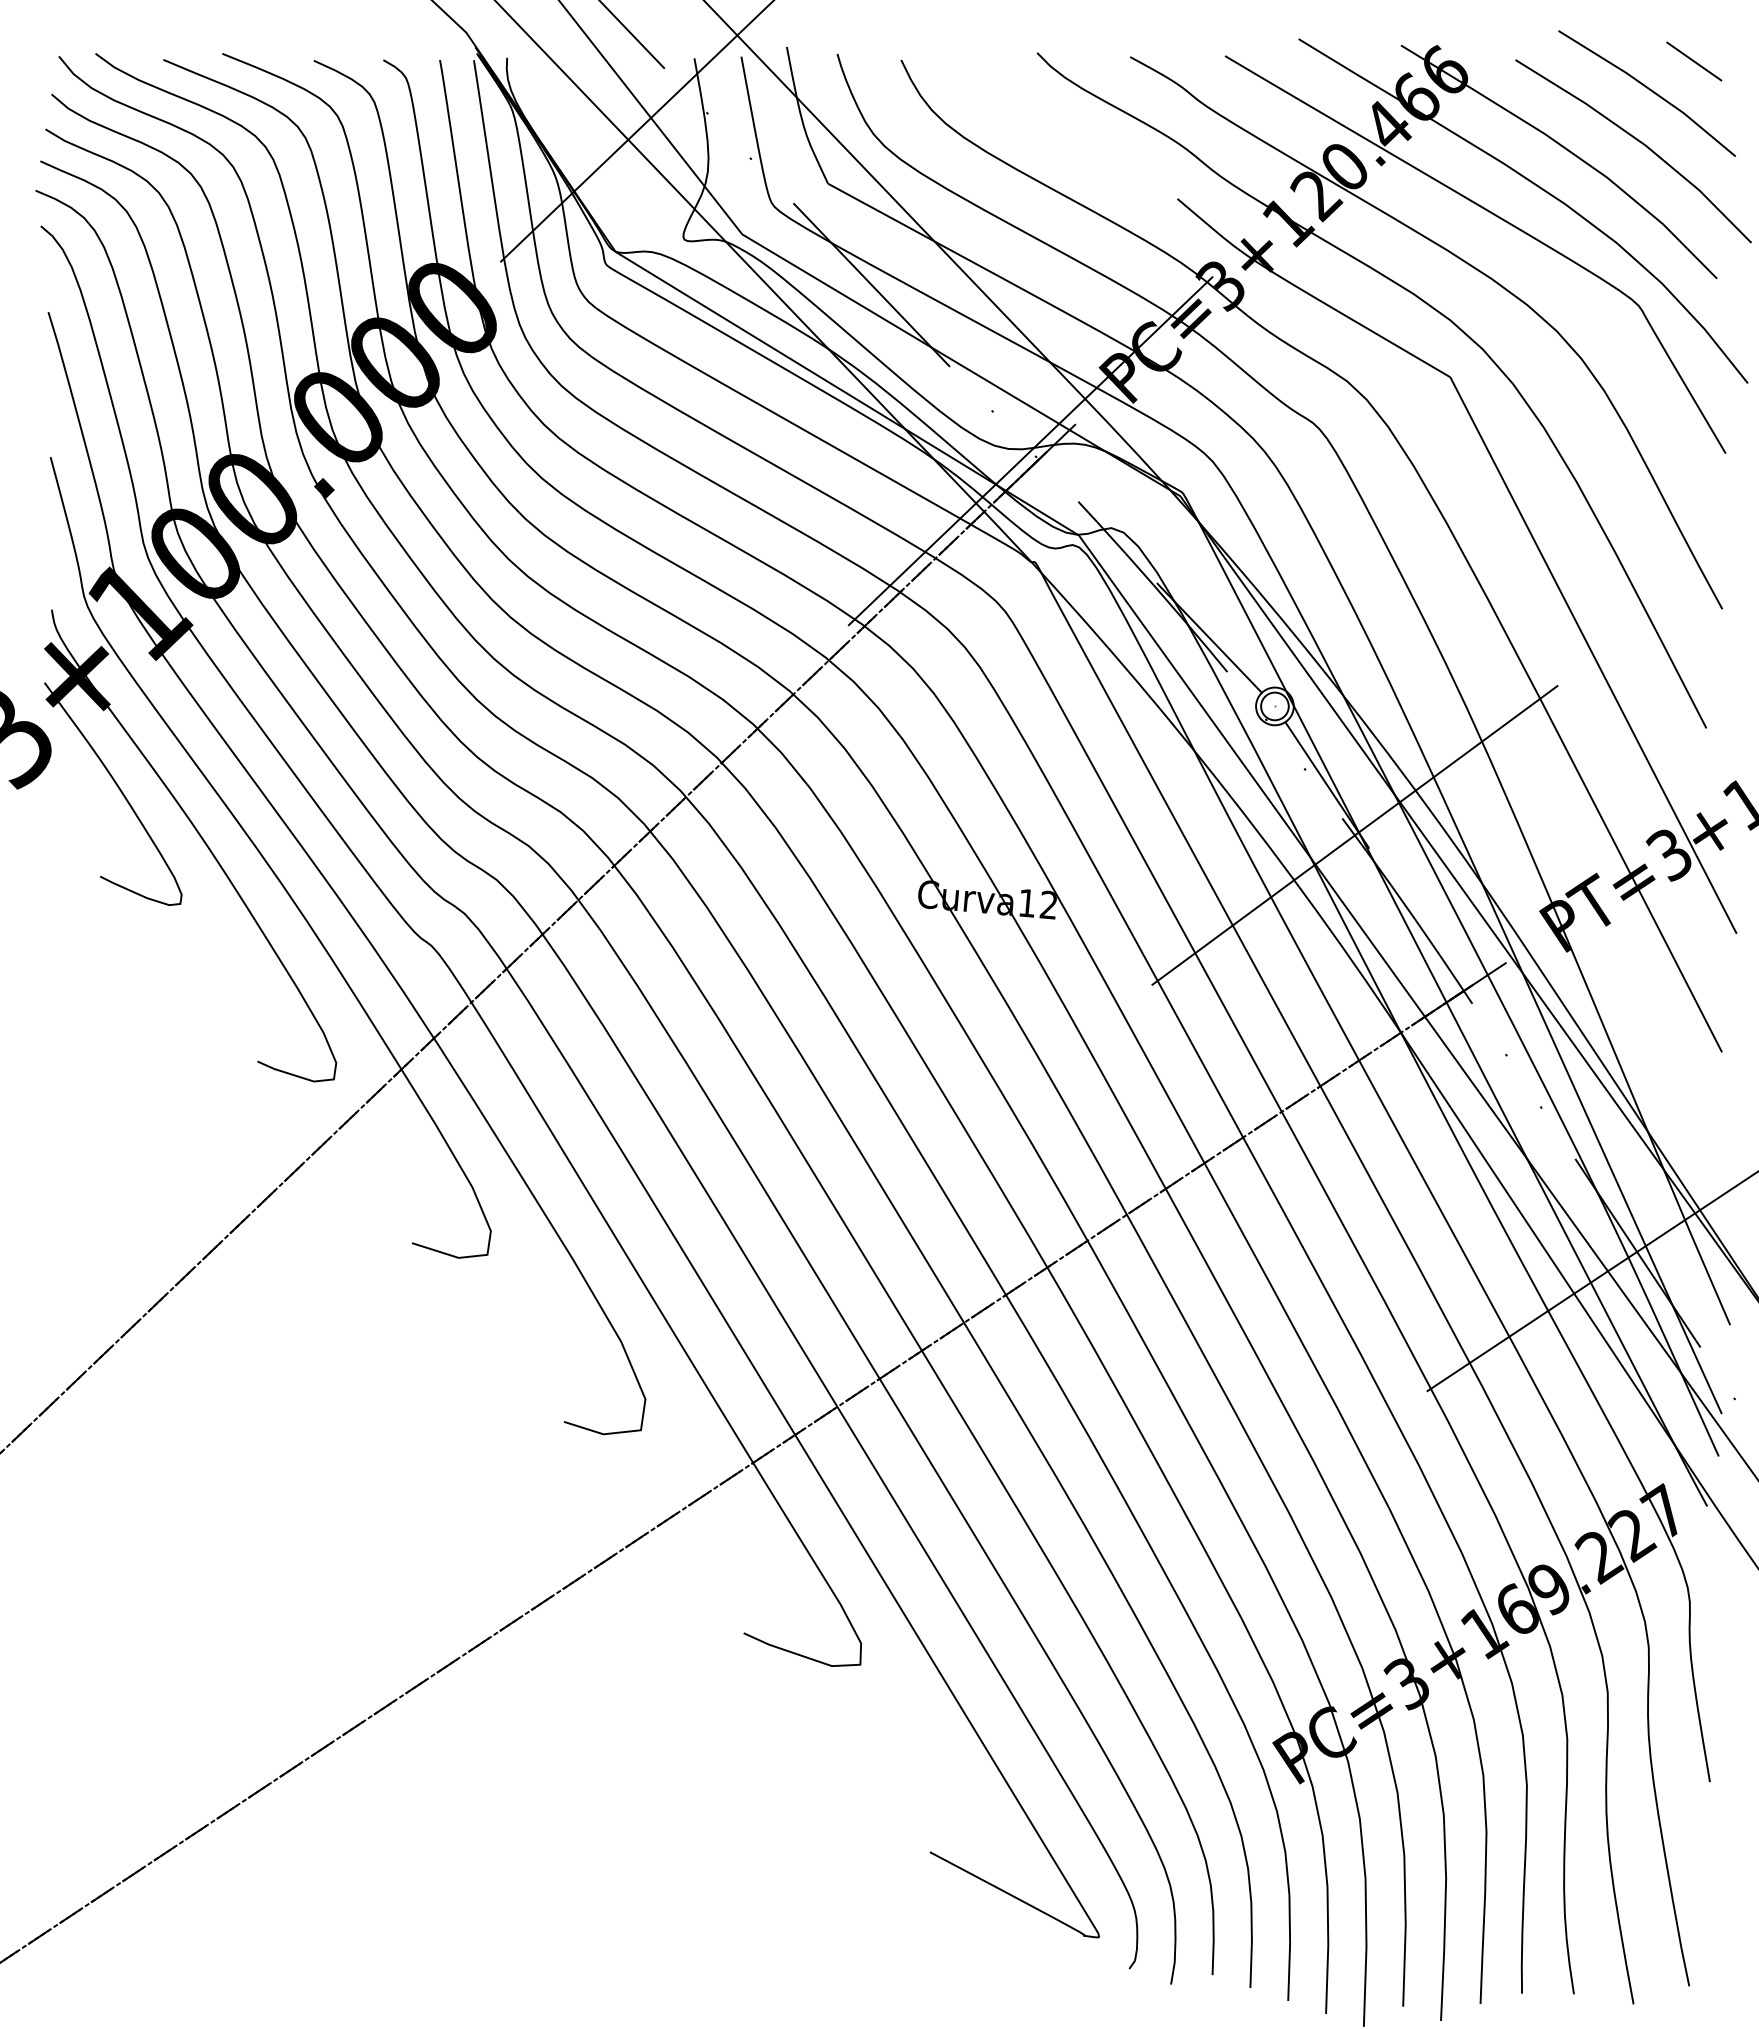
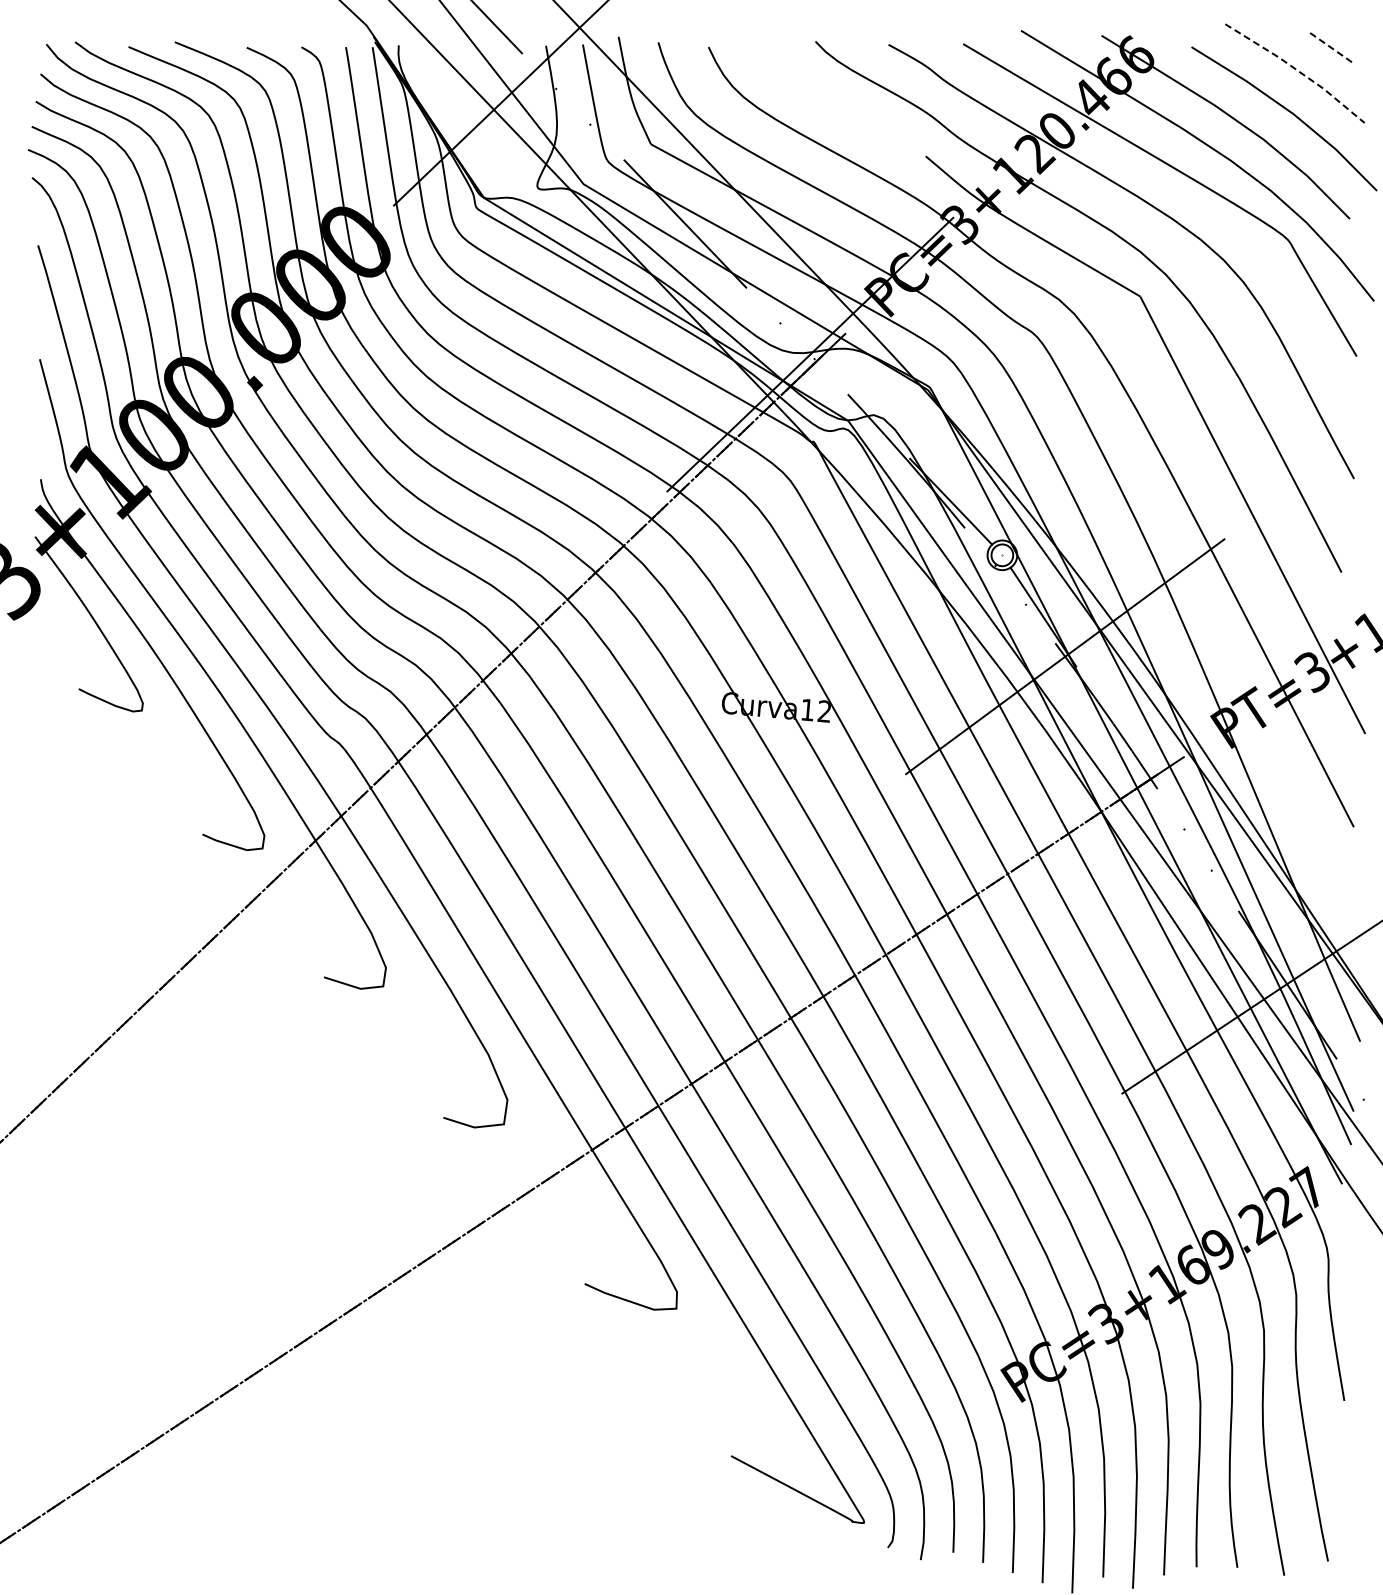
line: (1694, 61) -> (1332, 48), solid -> dashed
line: (1650, 89) -> (1297, 70), solid -> dashed

